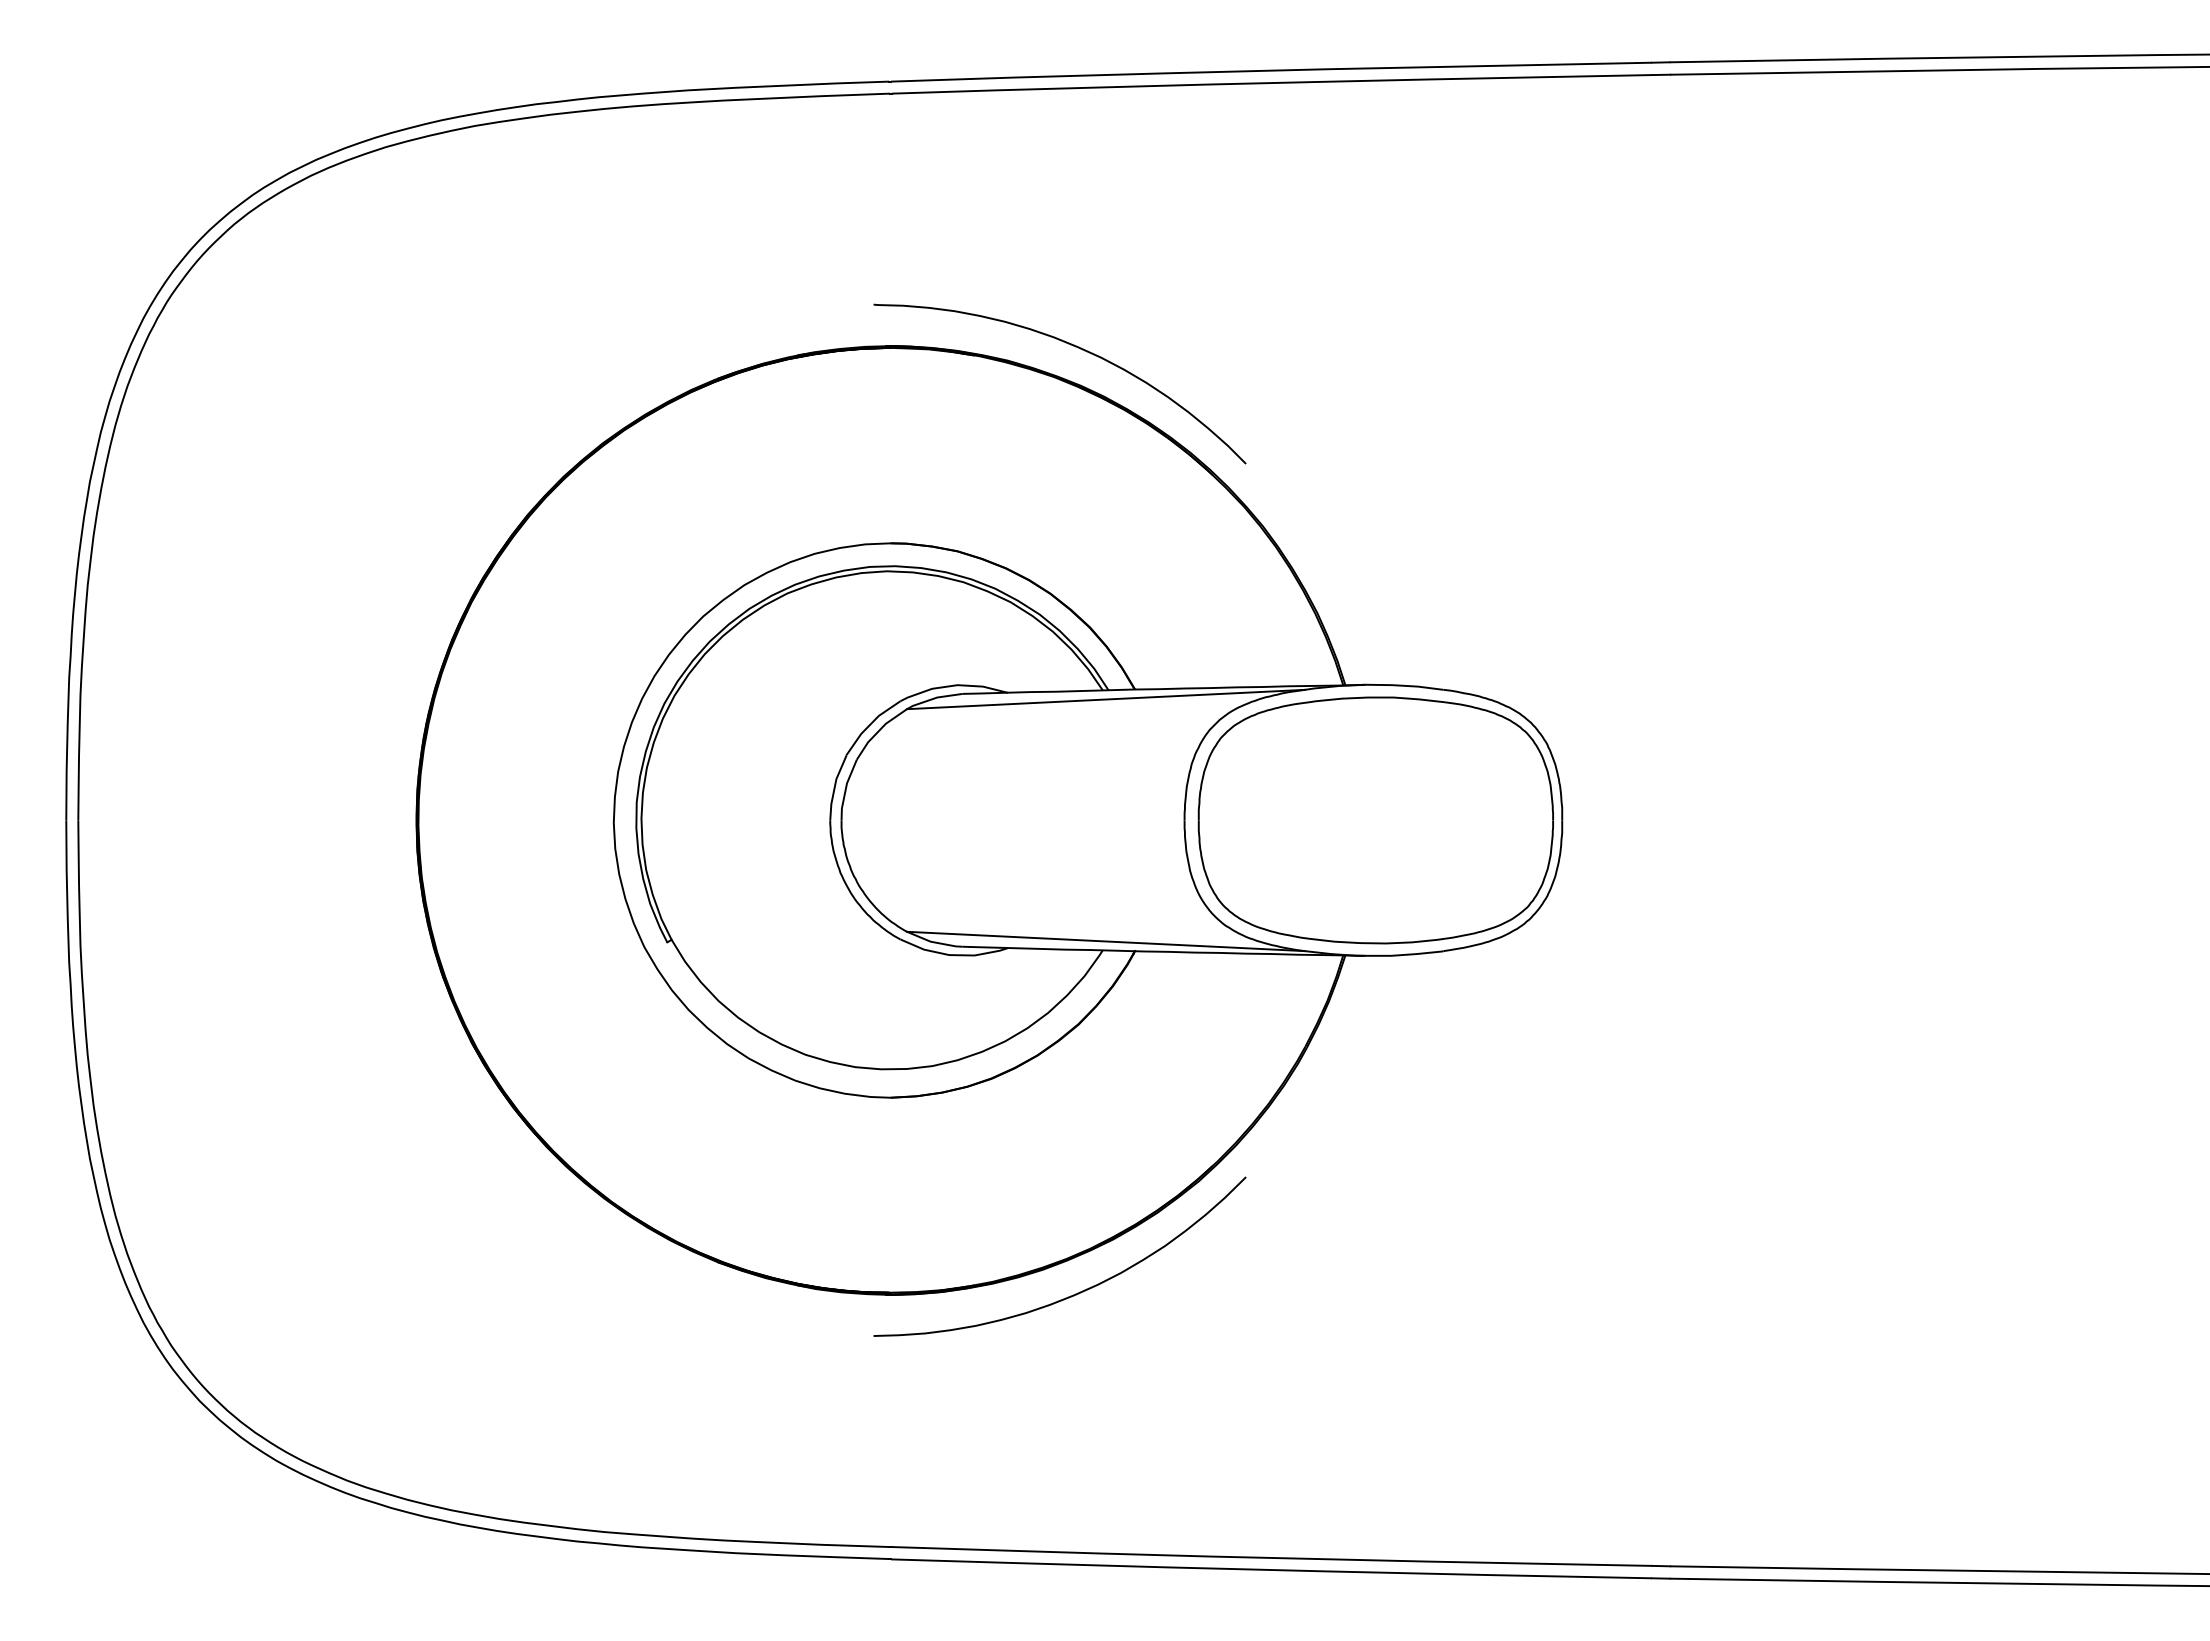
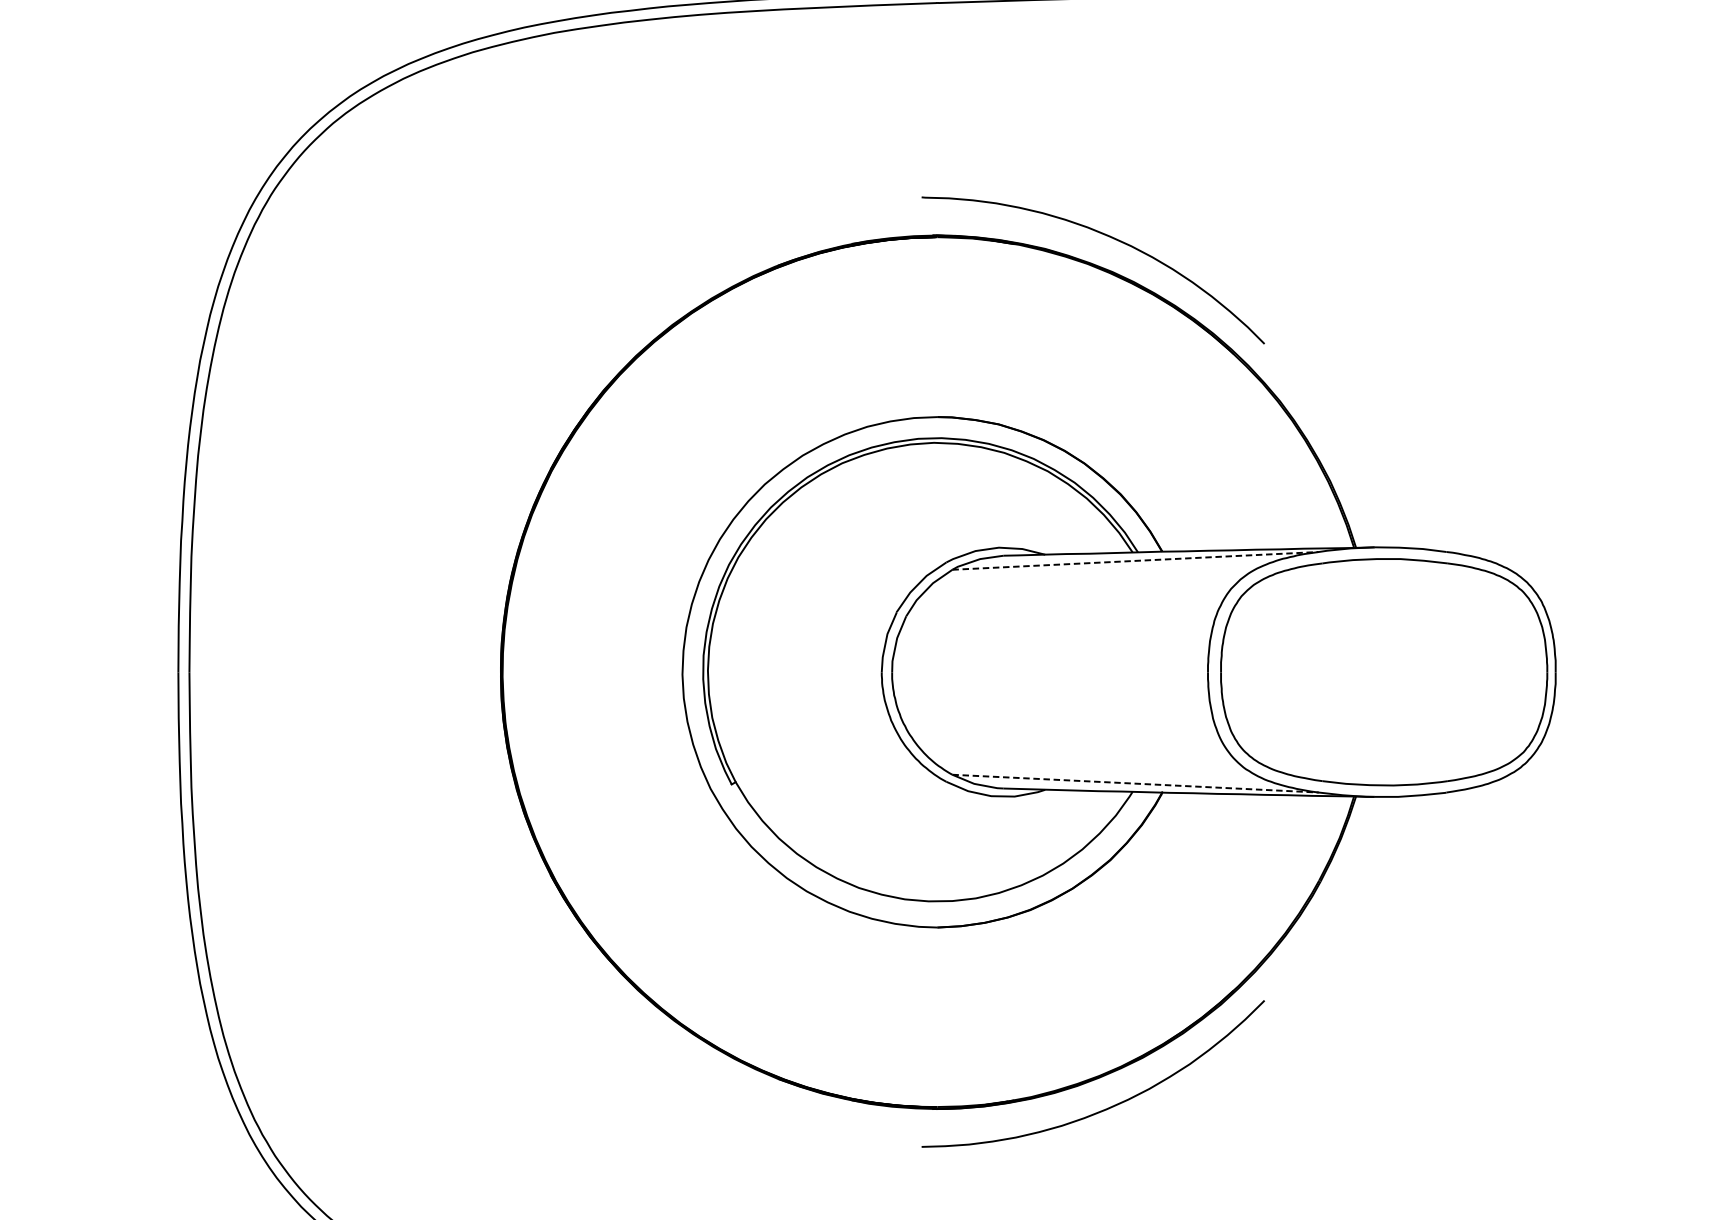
line: (1106, 699) -> (1136, 560), solid -> dashed
line: (1106, 941) -> (1136, 783), solid -> dashed

